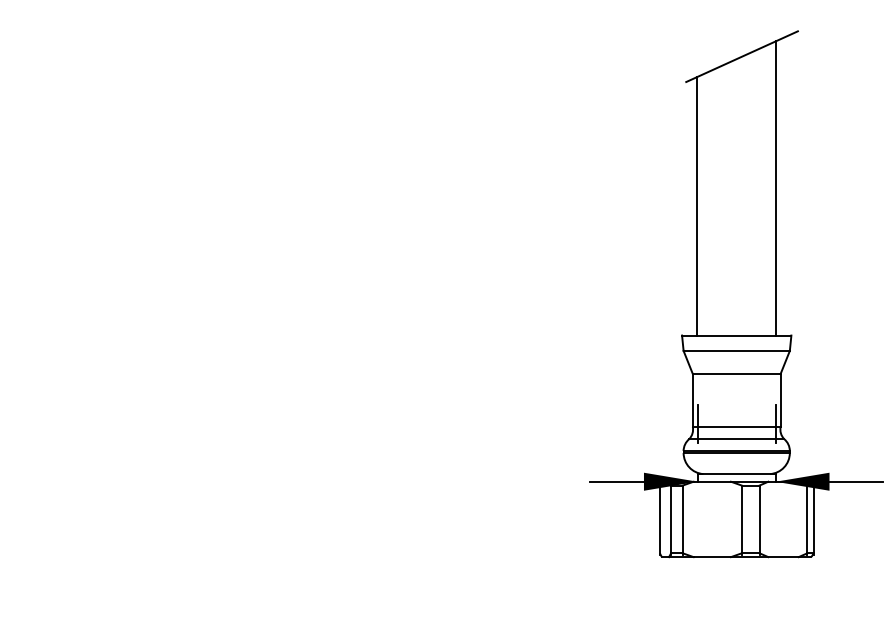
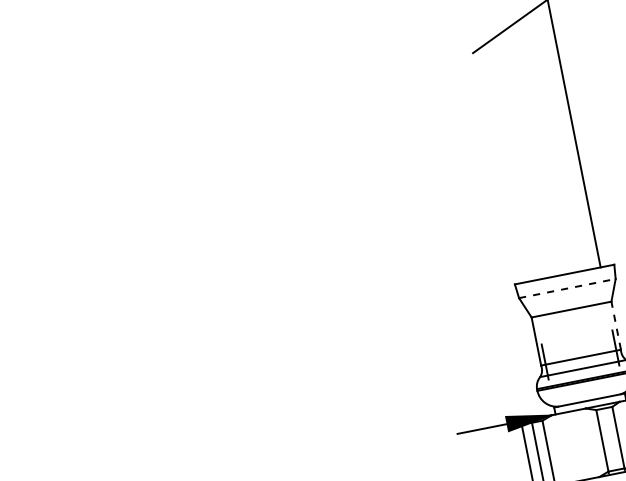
line: (697, 206) -> (505, 164), removed
line: (737, 350) -> (567, 288), solid -> dashed
line: (780, 399) -> (615, 324), solid -> dashed

